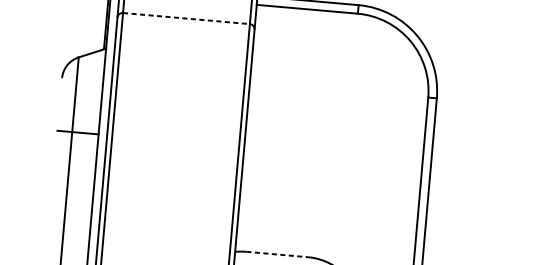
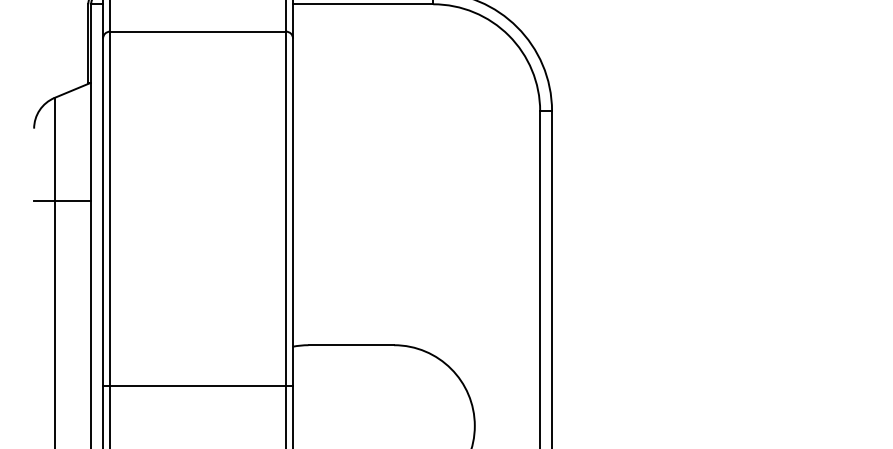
line: (186, 18) -> (198, 31), dashed -> solid
line: (277, 254) -> (351, 345), dashed -> solid

